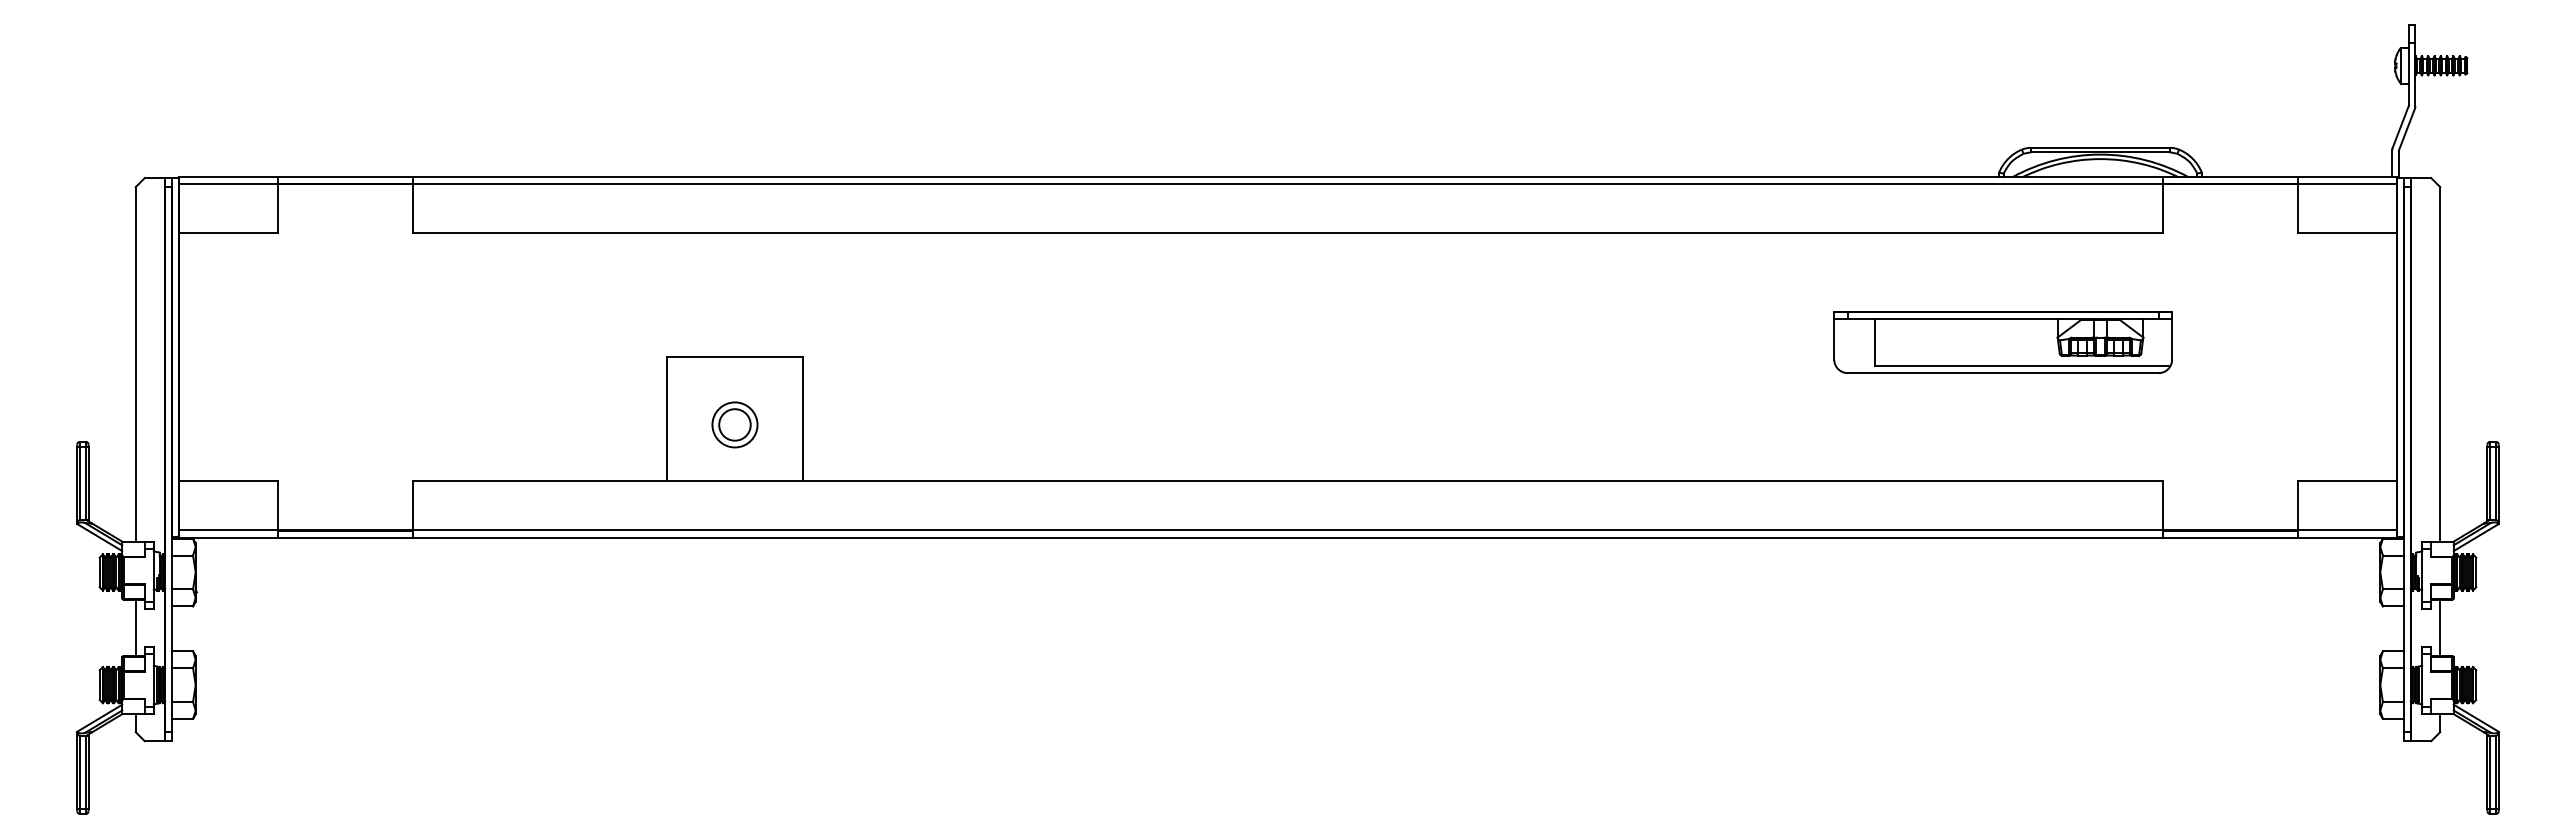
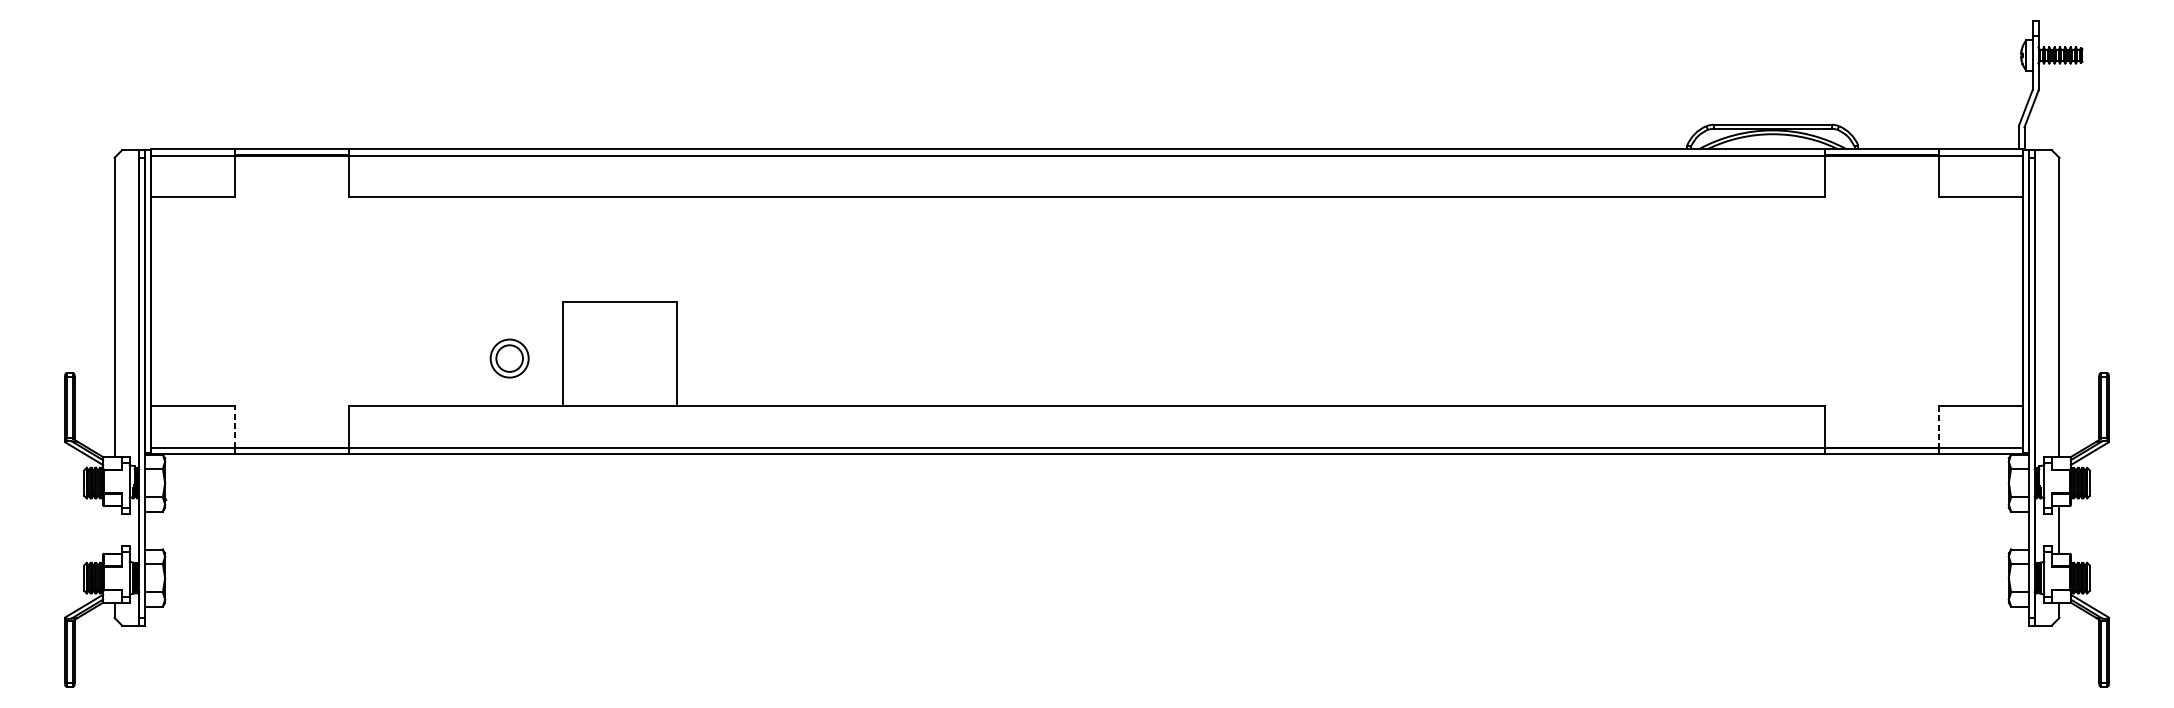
part: (2002, 342) -> (1690, 289), removed
part: (734, 424) -> (509, 358), moved
line: (278, 505) -> (234, 426), solid -> dashed
line: (2297, 505) -> (1939, 426), solid -> dashed
line: (135, 627) -> (114, 529), removed

